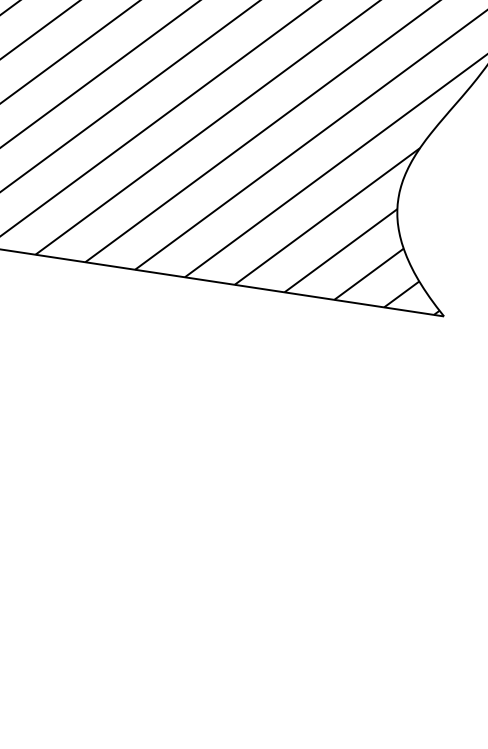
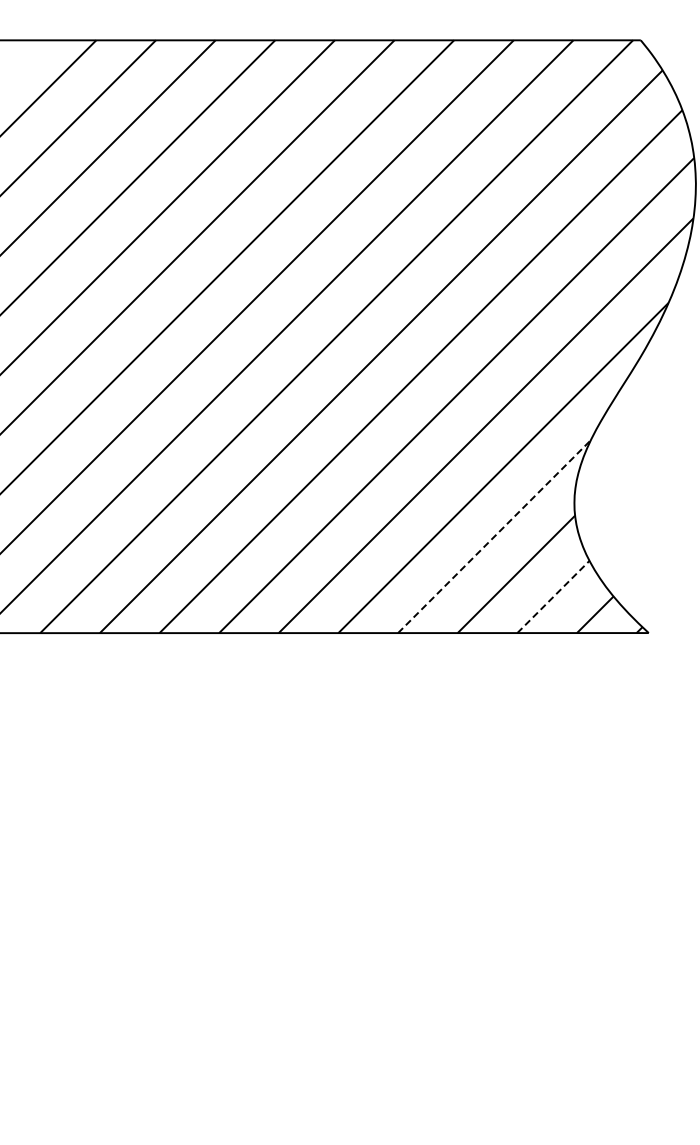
line: (327, 216) -> (494, 536), solid -> dashed
line: (369, 273) -> (553, 596), solid -> dashed

